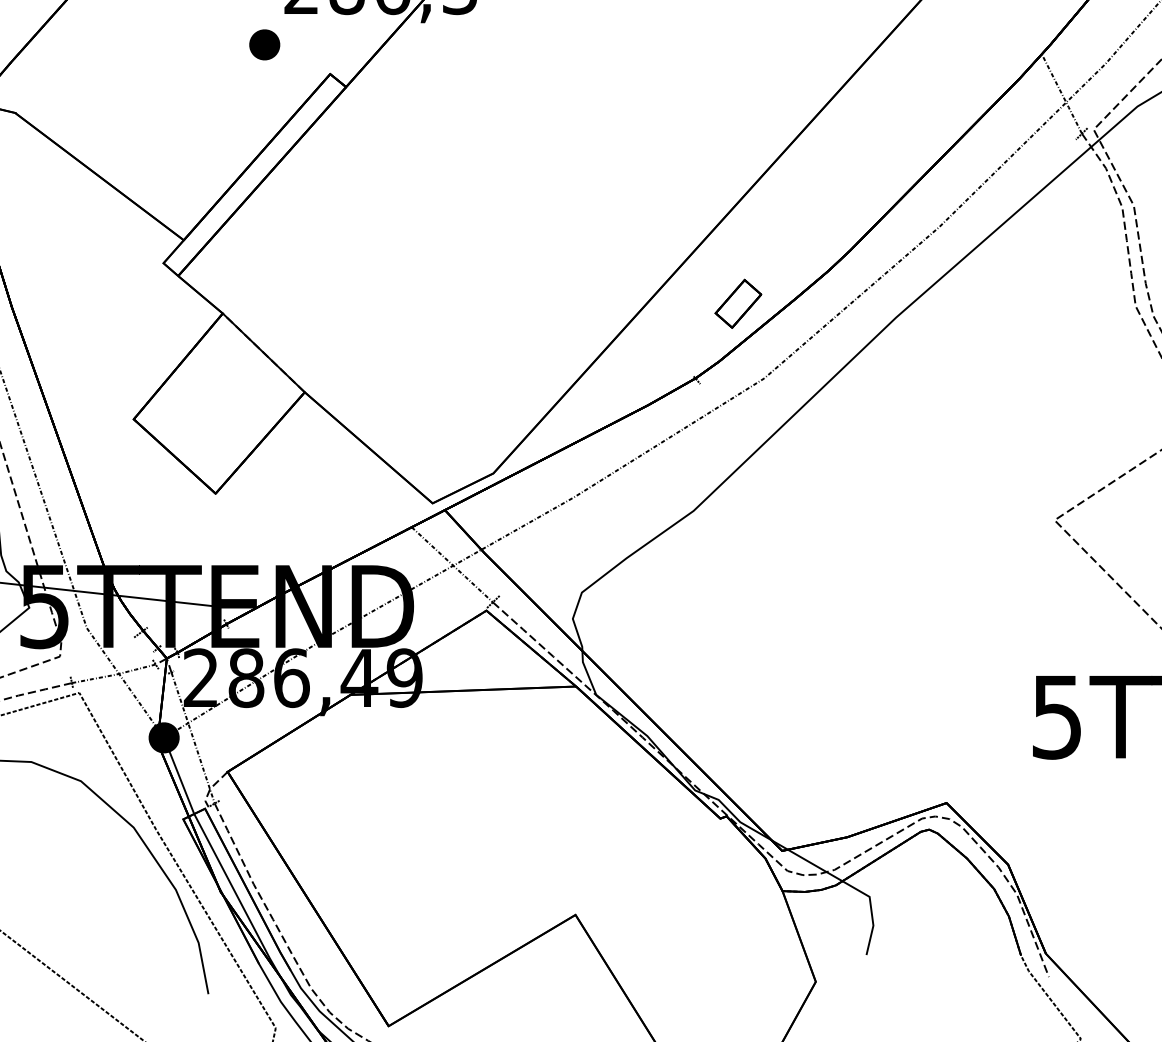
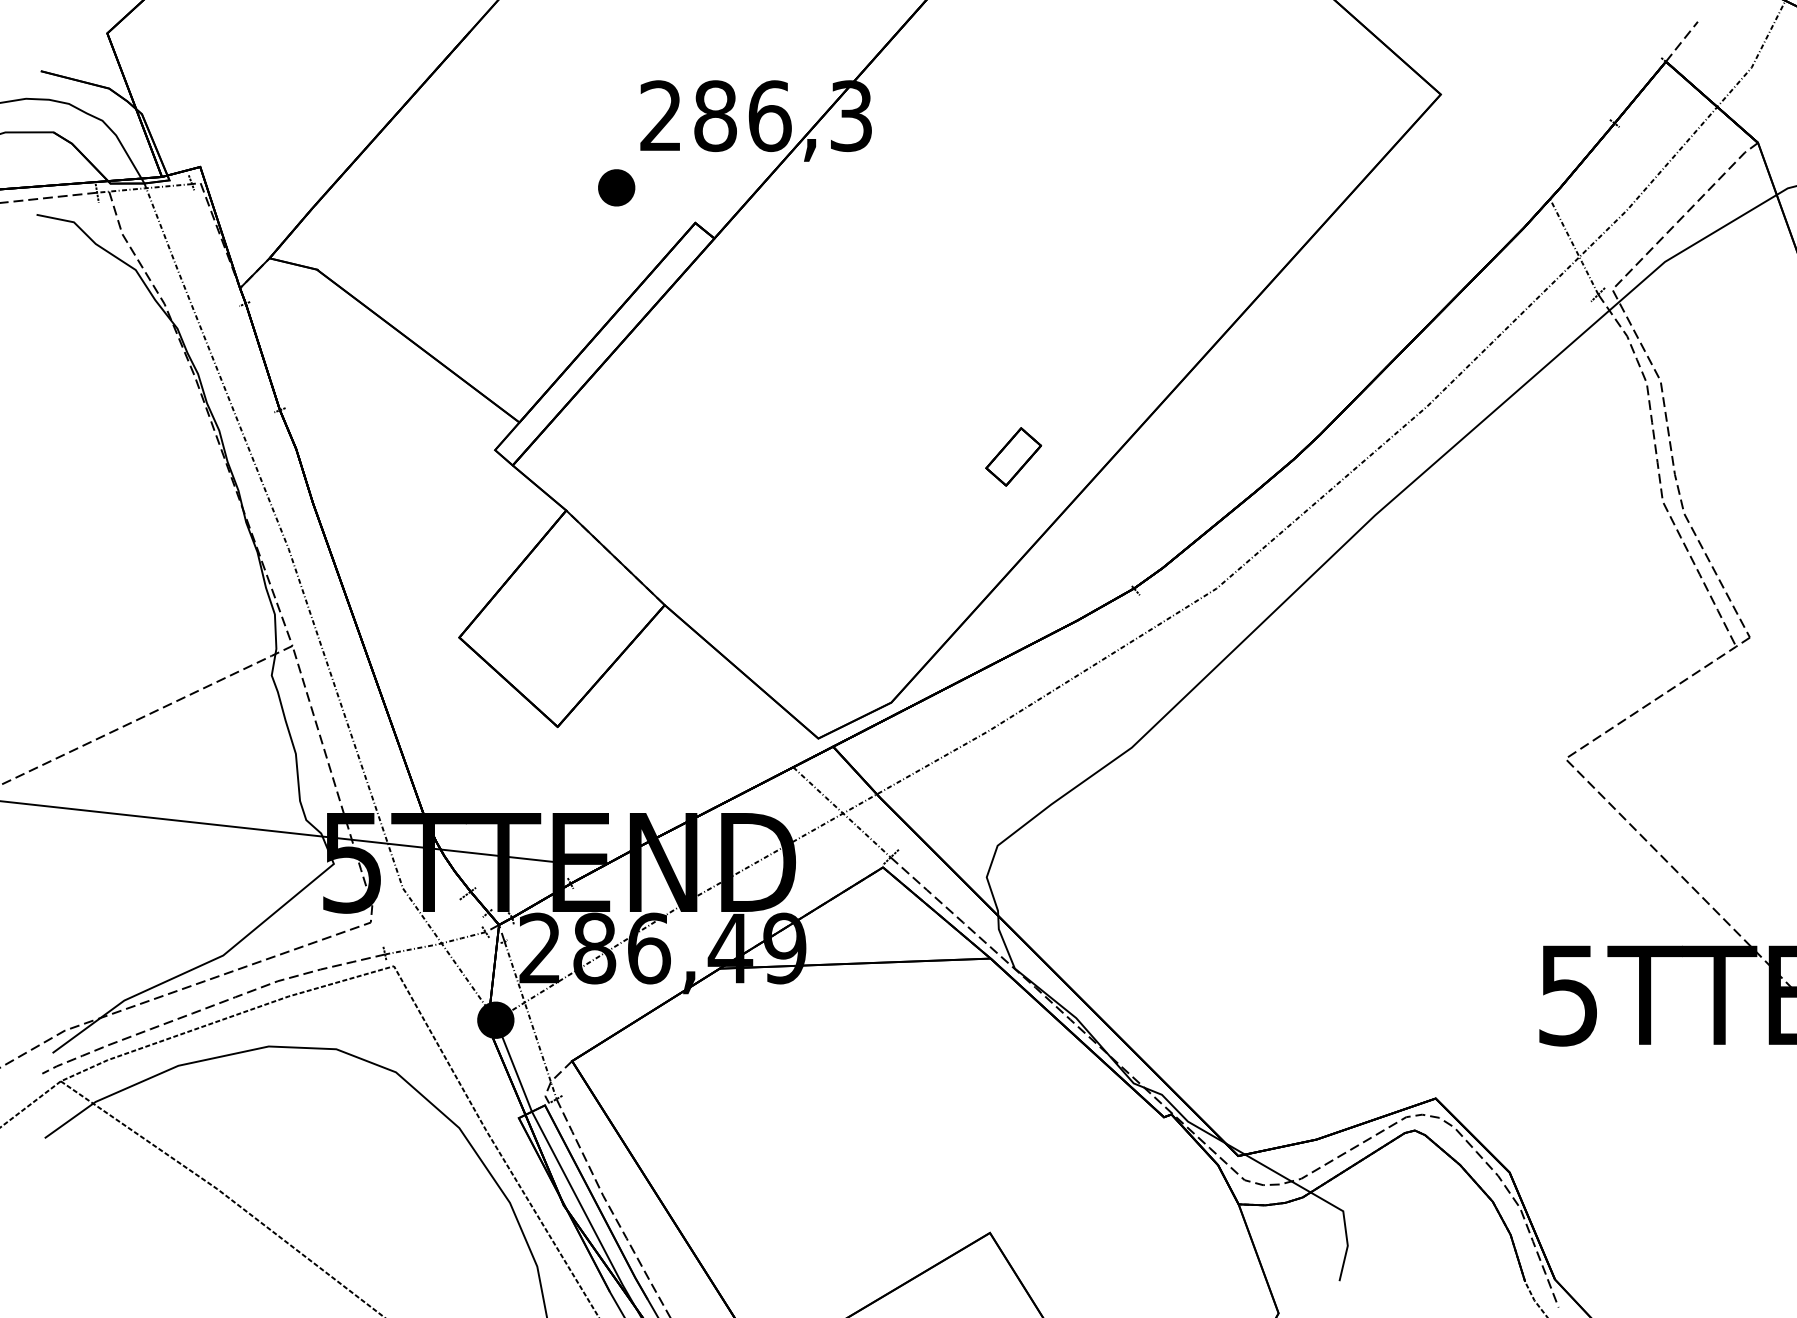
part: (738, 303) -> (1013, 456), moved

